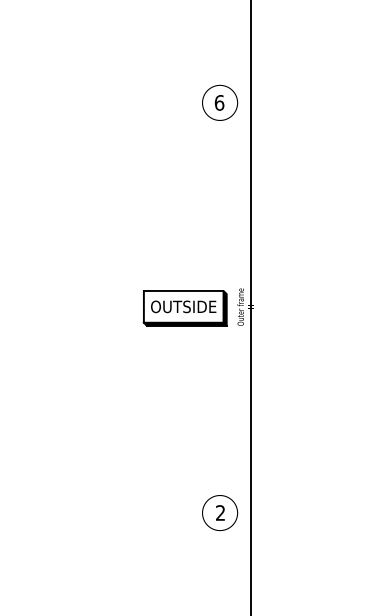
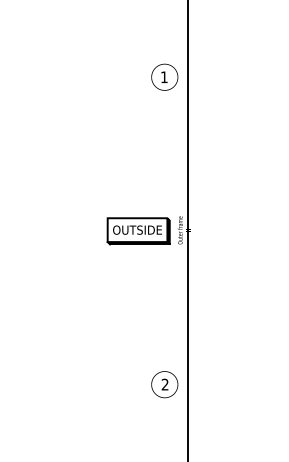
text: (218, 103) -> (163, 77), 6 -> 1

